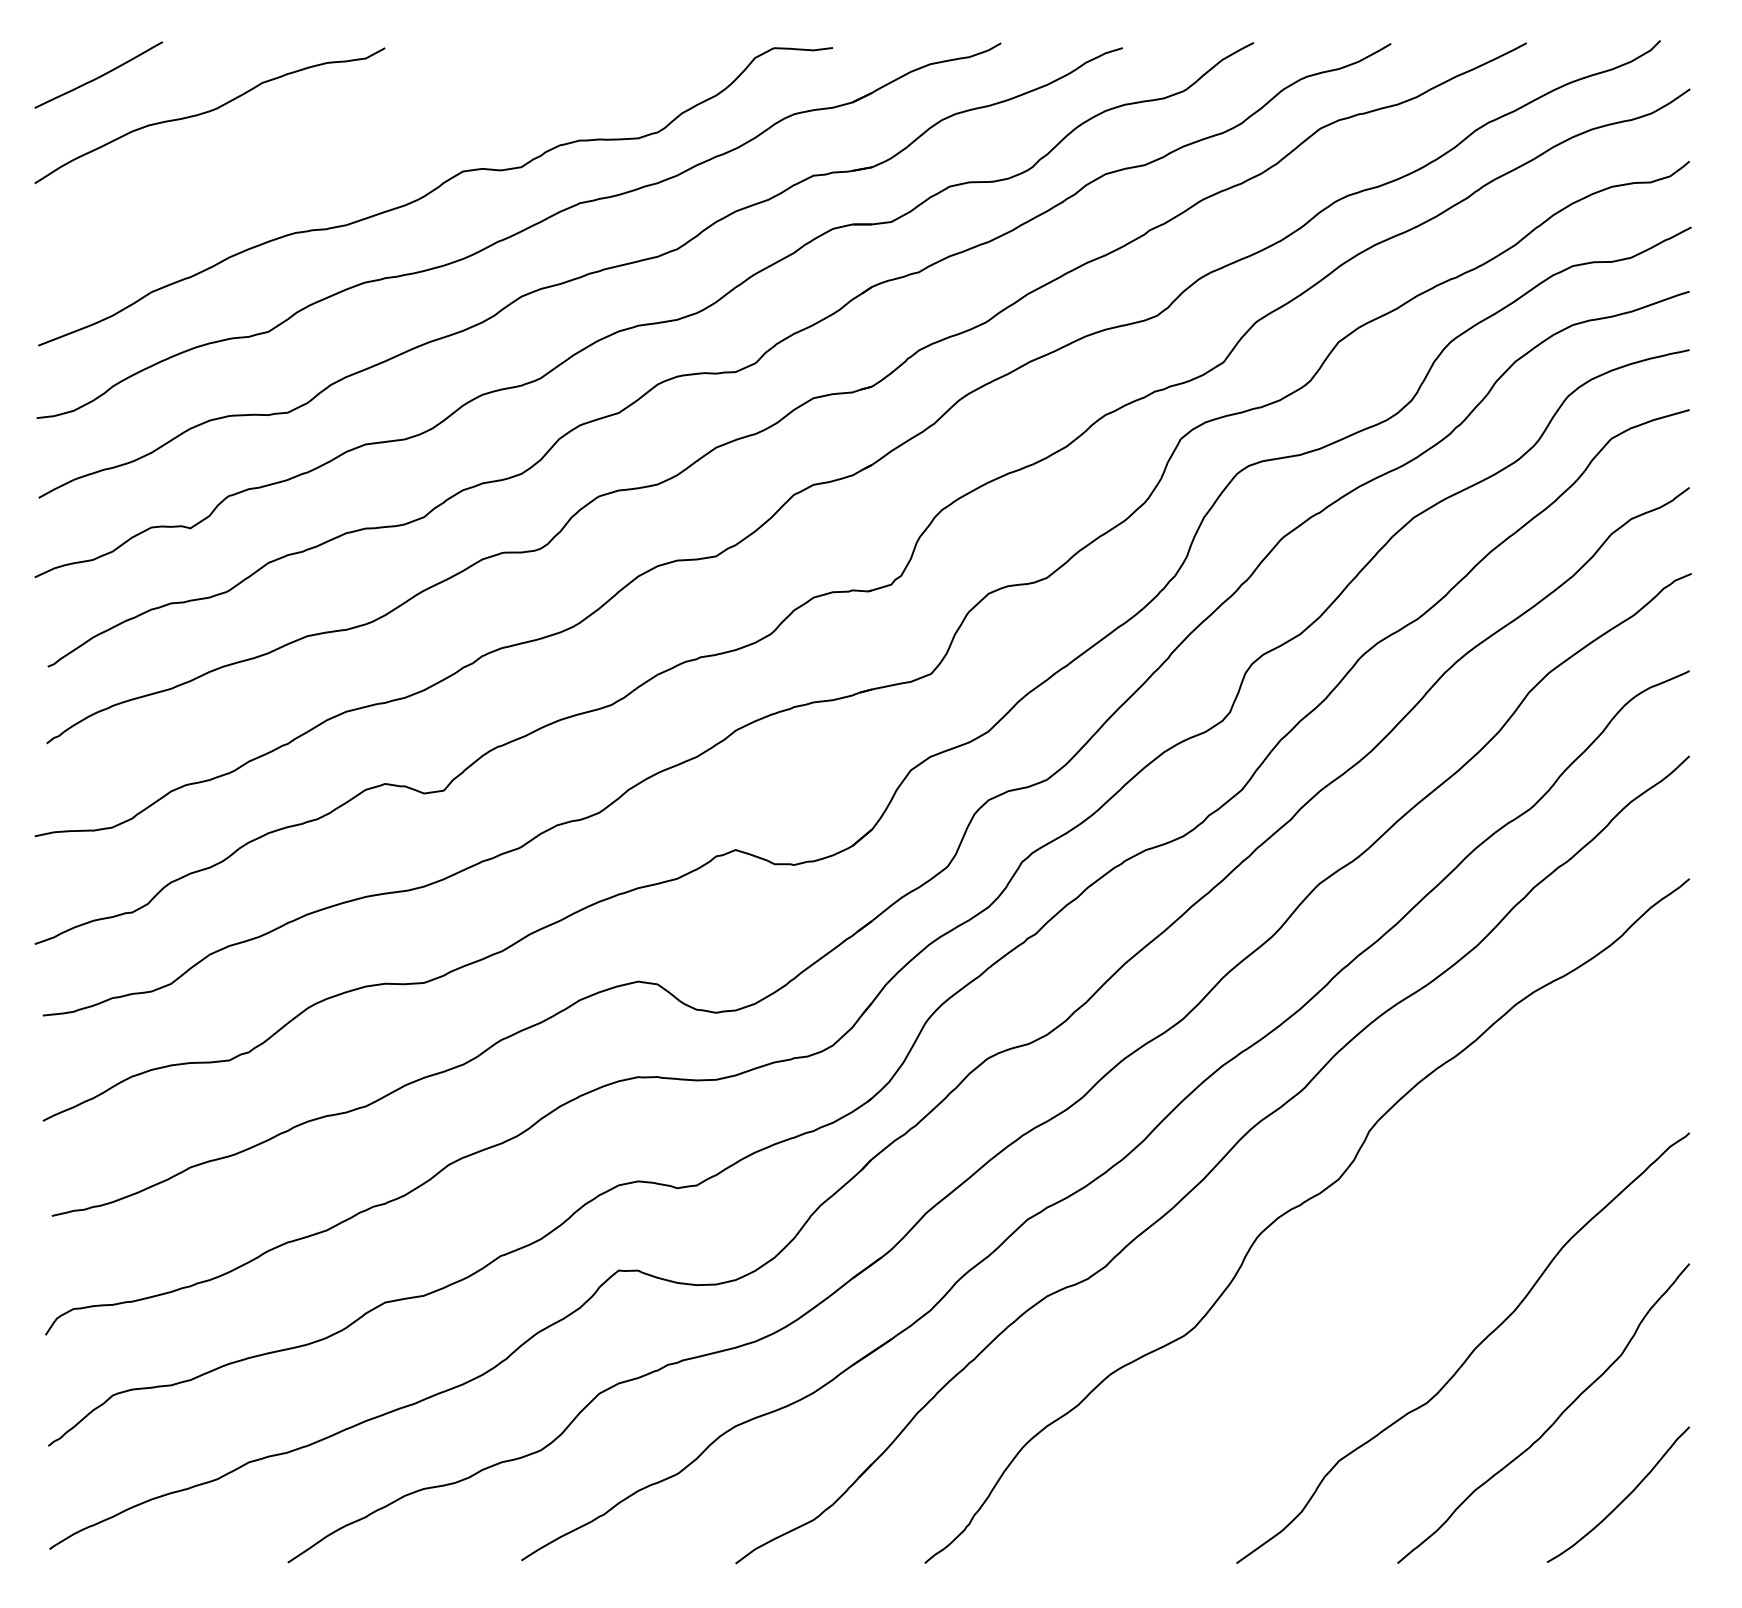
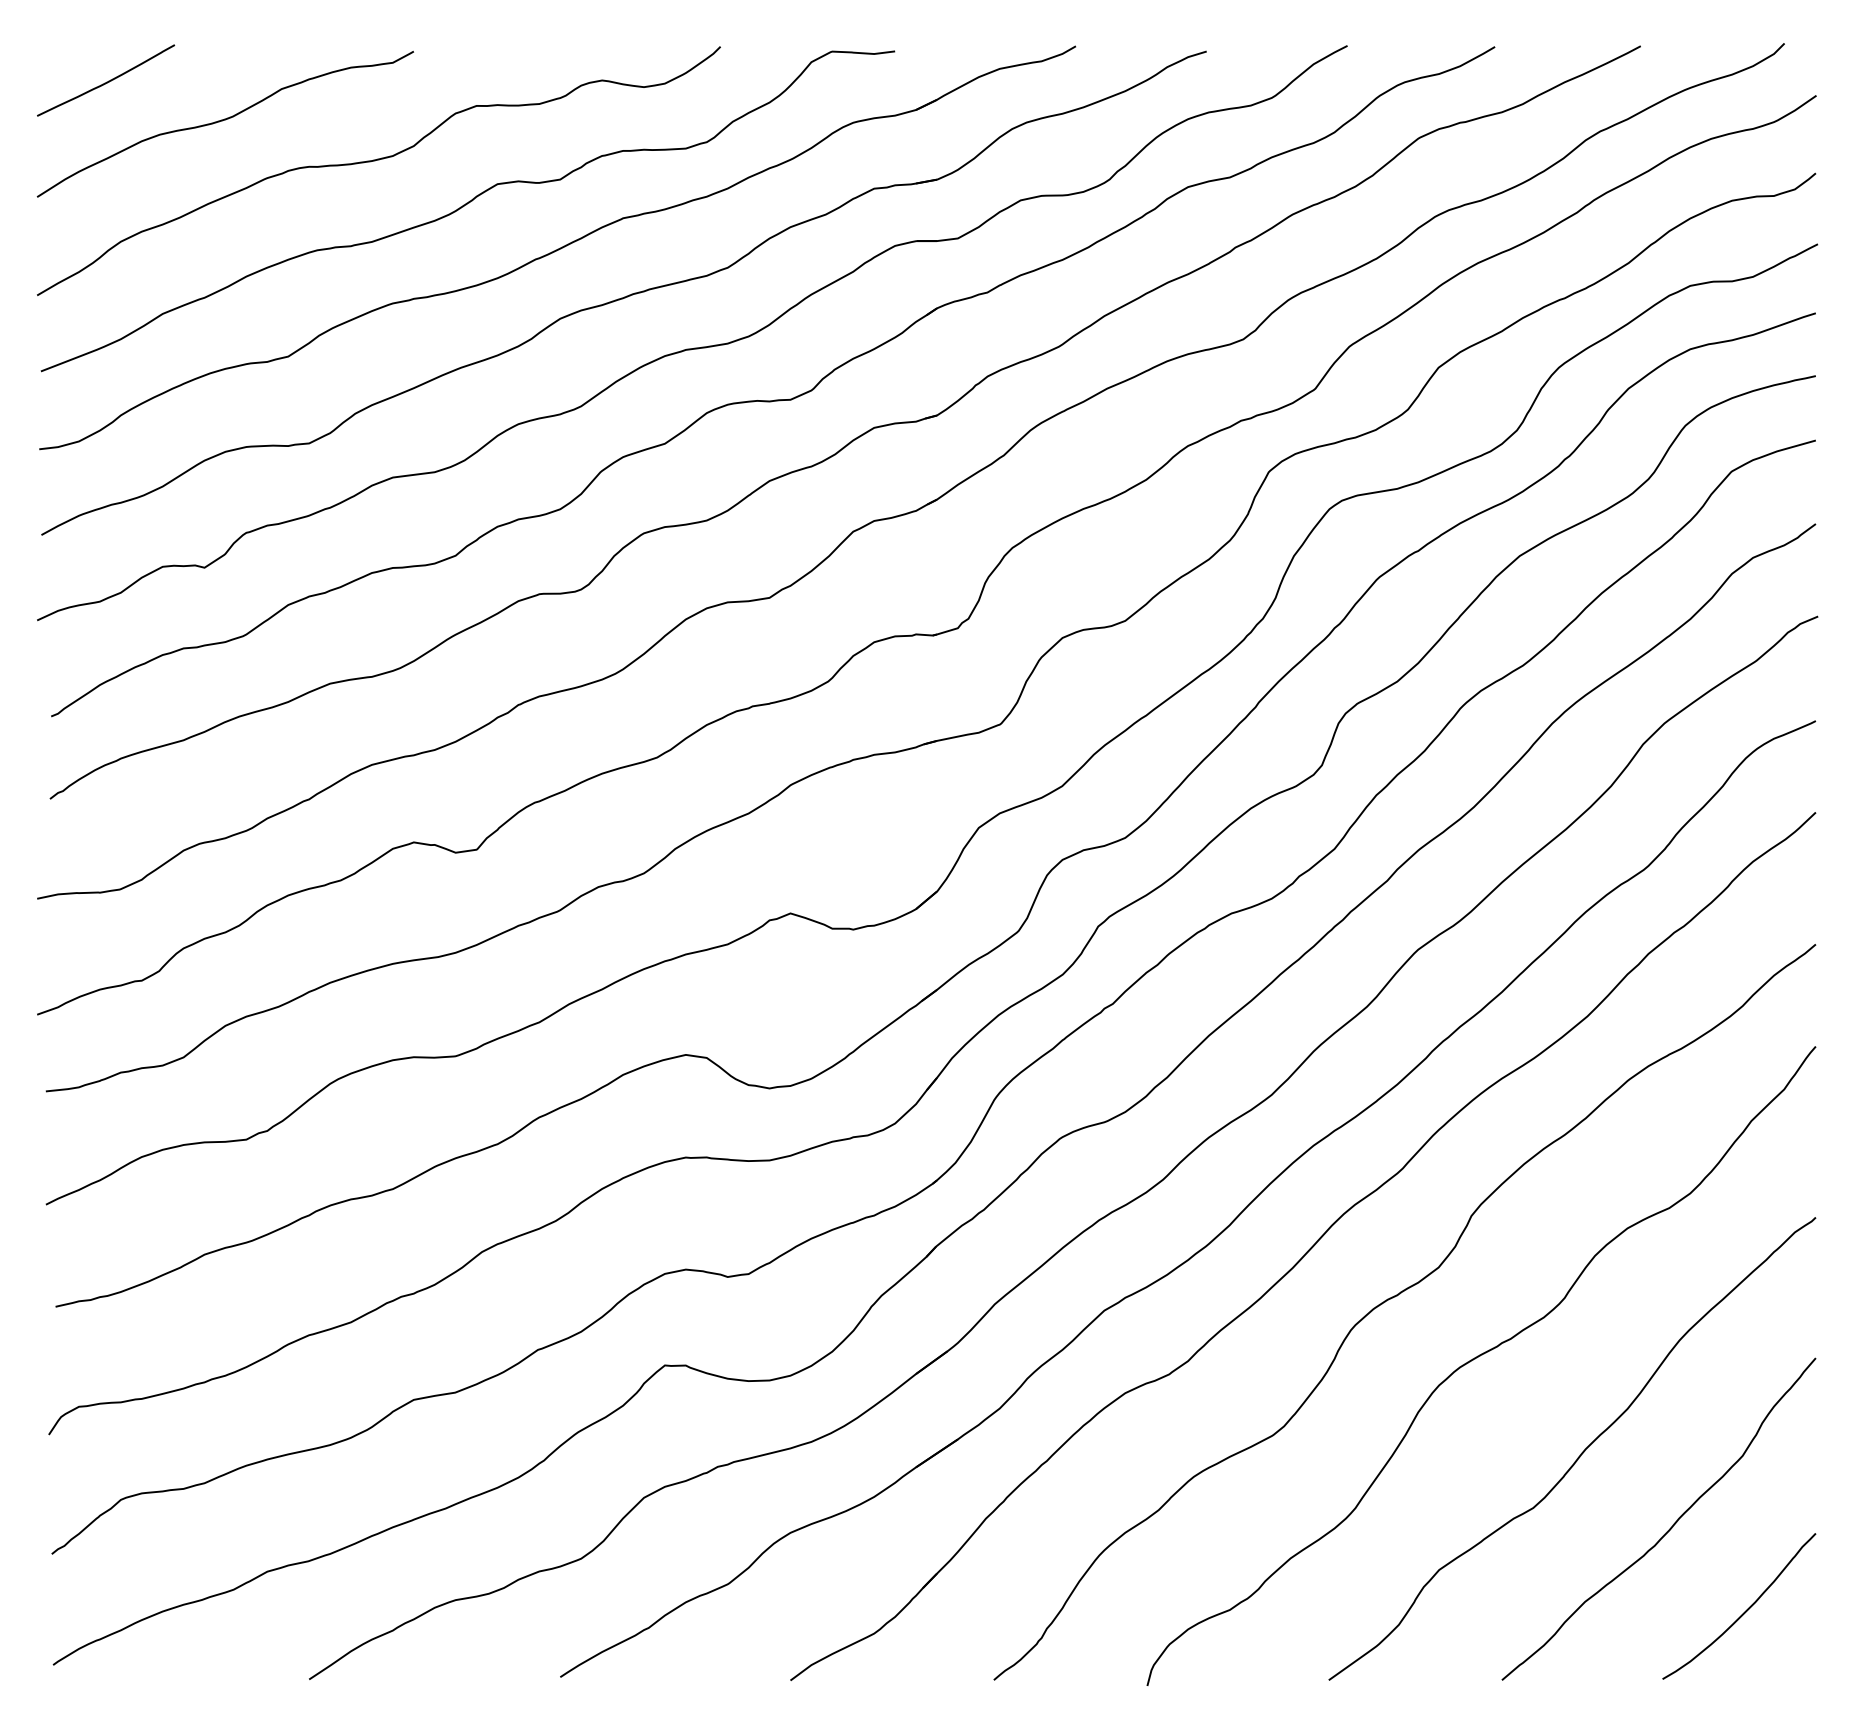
curve: (349, 150) -> (375, 161), added
curve: (1372, 1265) -> (1475, 1359), added

